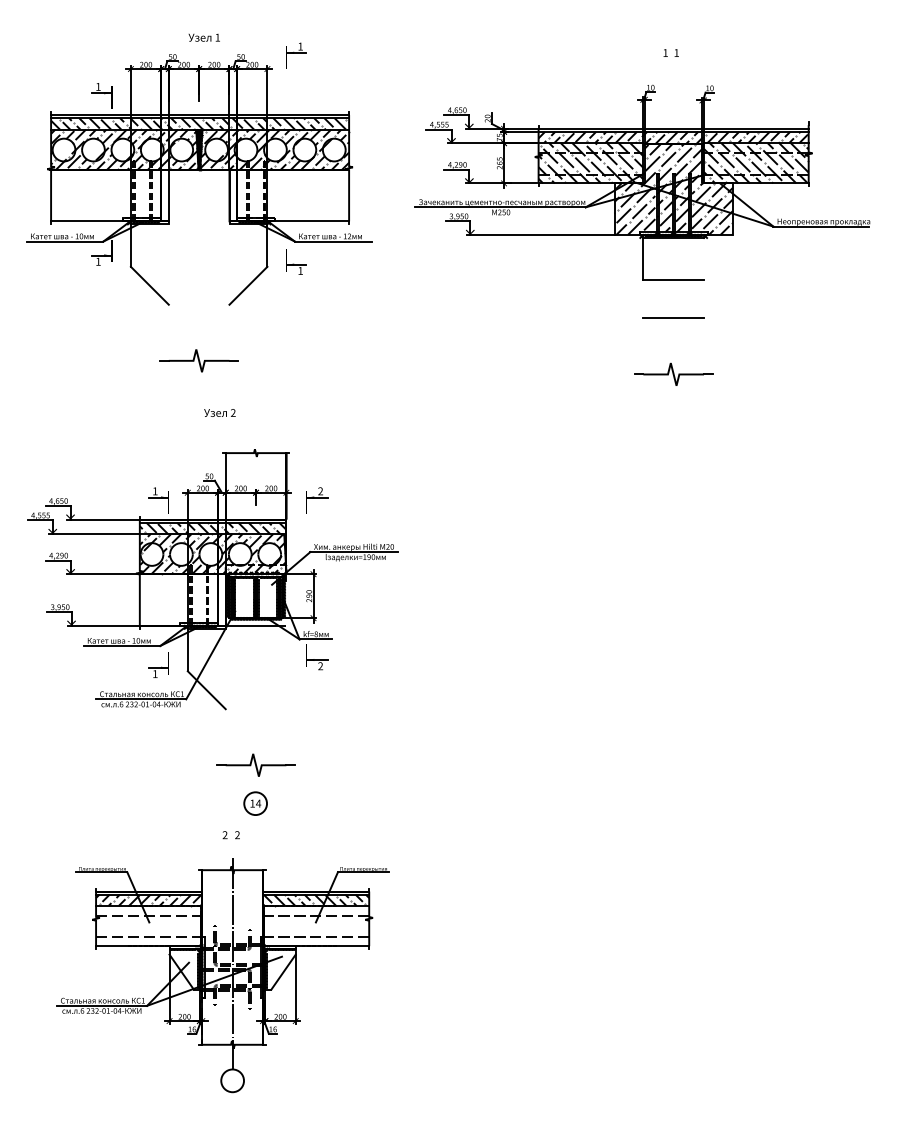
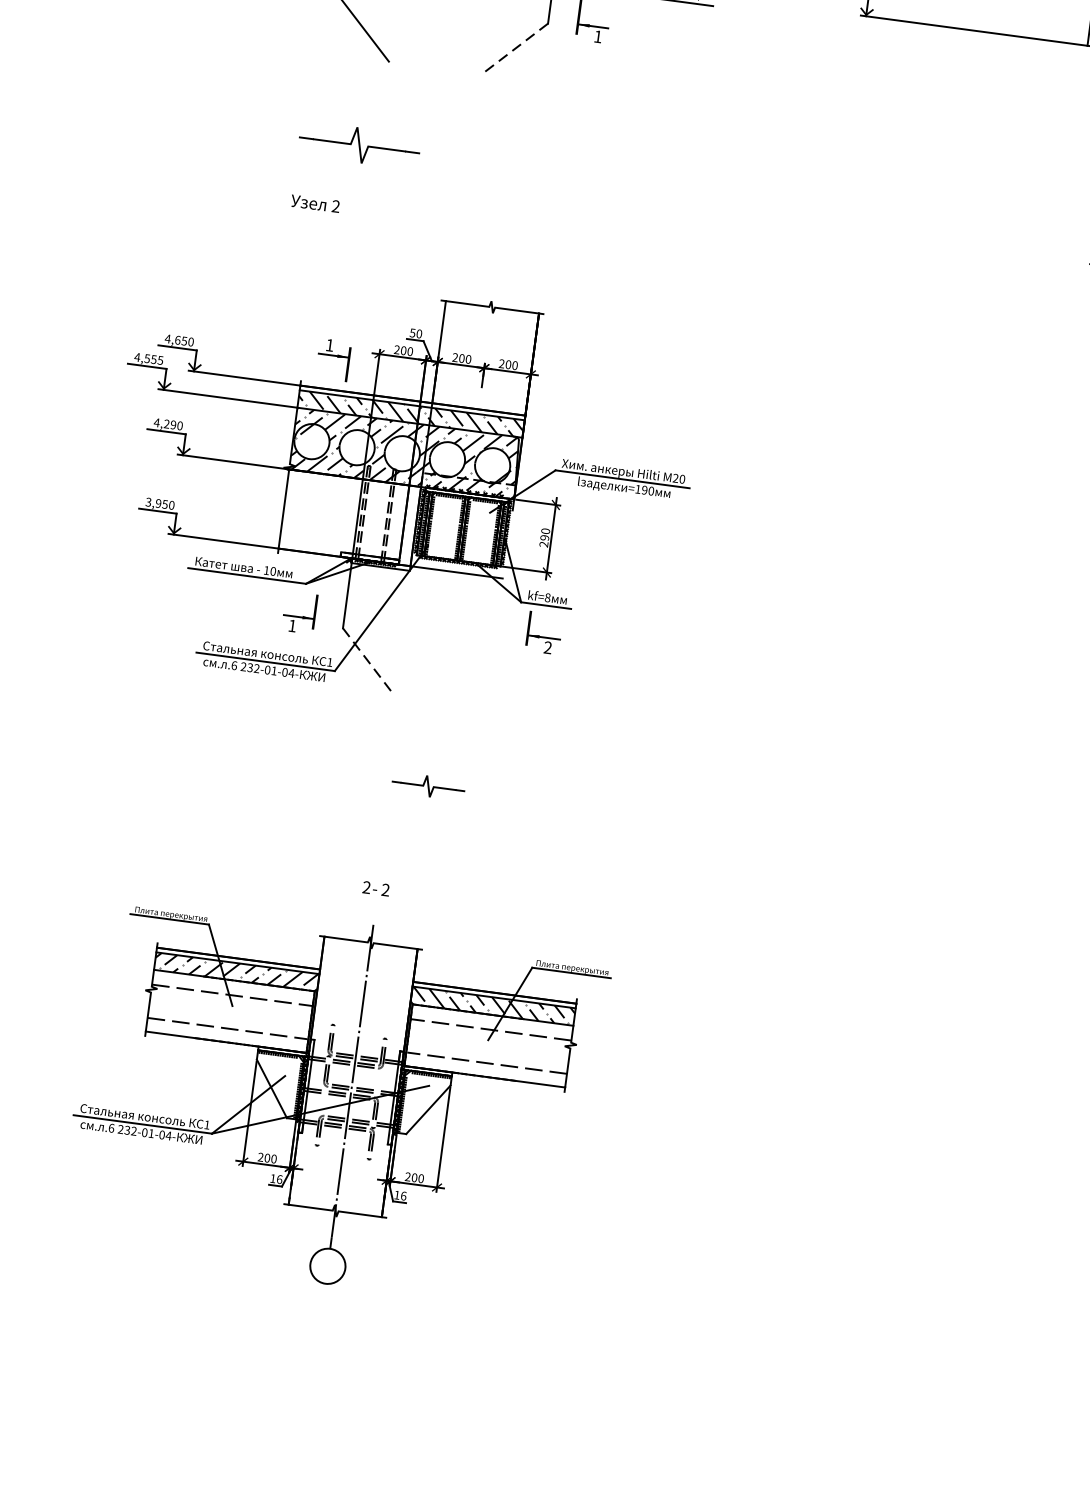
line: (248, 285) -> (515, 48), solid -> dashed
part: (198, 360) -> (358, 144), moved
text: (219, 412) -> (314, 202), moved
part: (317, 500) -> (577, 392), removed
line: (206, 690) -> (367, 661), solid -> dashed
part: (255, 764) -> (427, 785), size x0.6
part: (255, 803) -> (419, 845), removed

